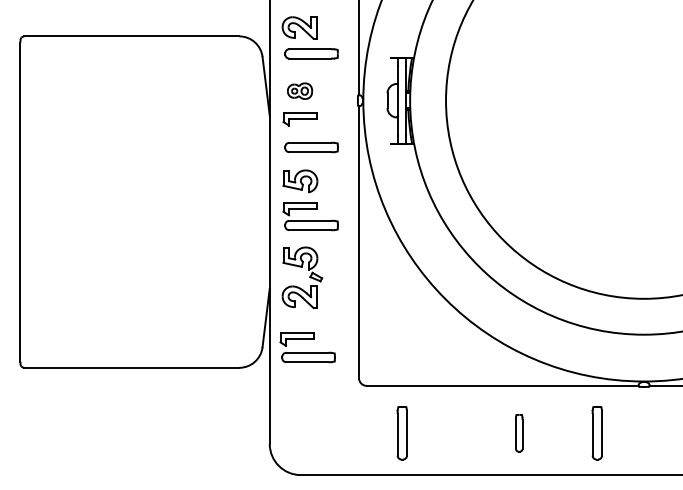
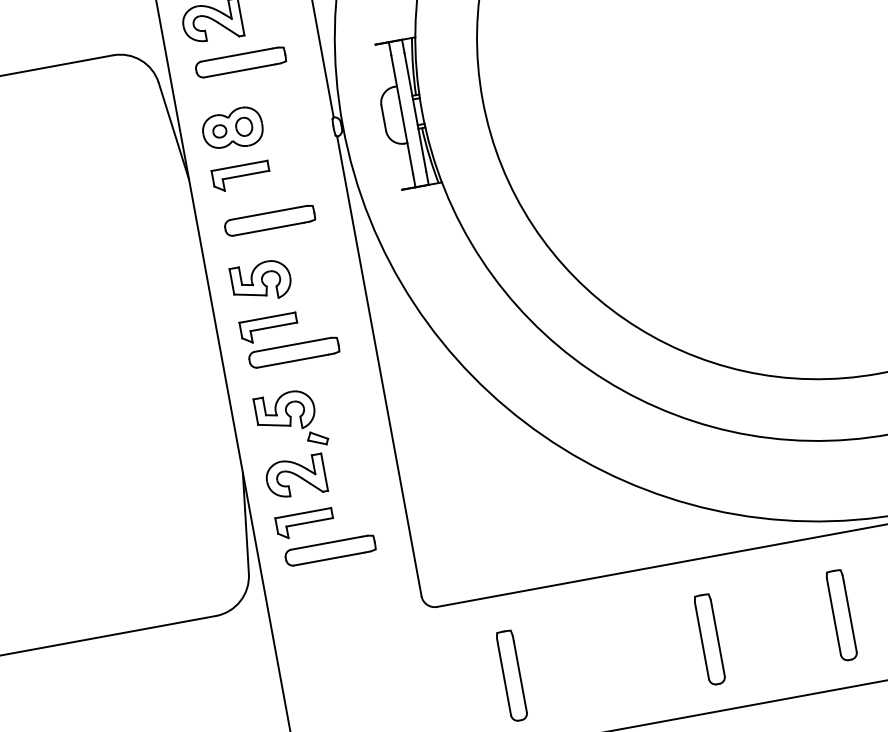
part: (299, 91) -> (231, 129), size x1.43
part: (307, 347) -> (325, 534), moved
part: (518, 433) -> (708, 640), size x1.43

